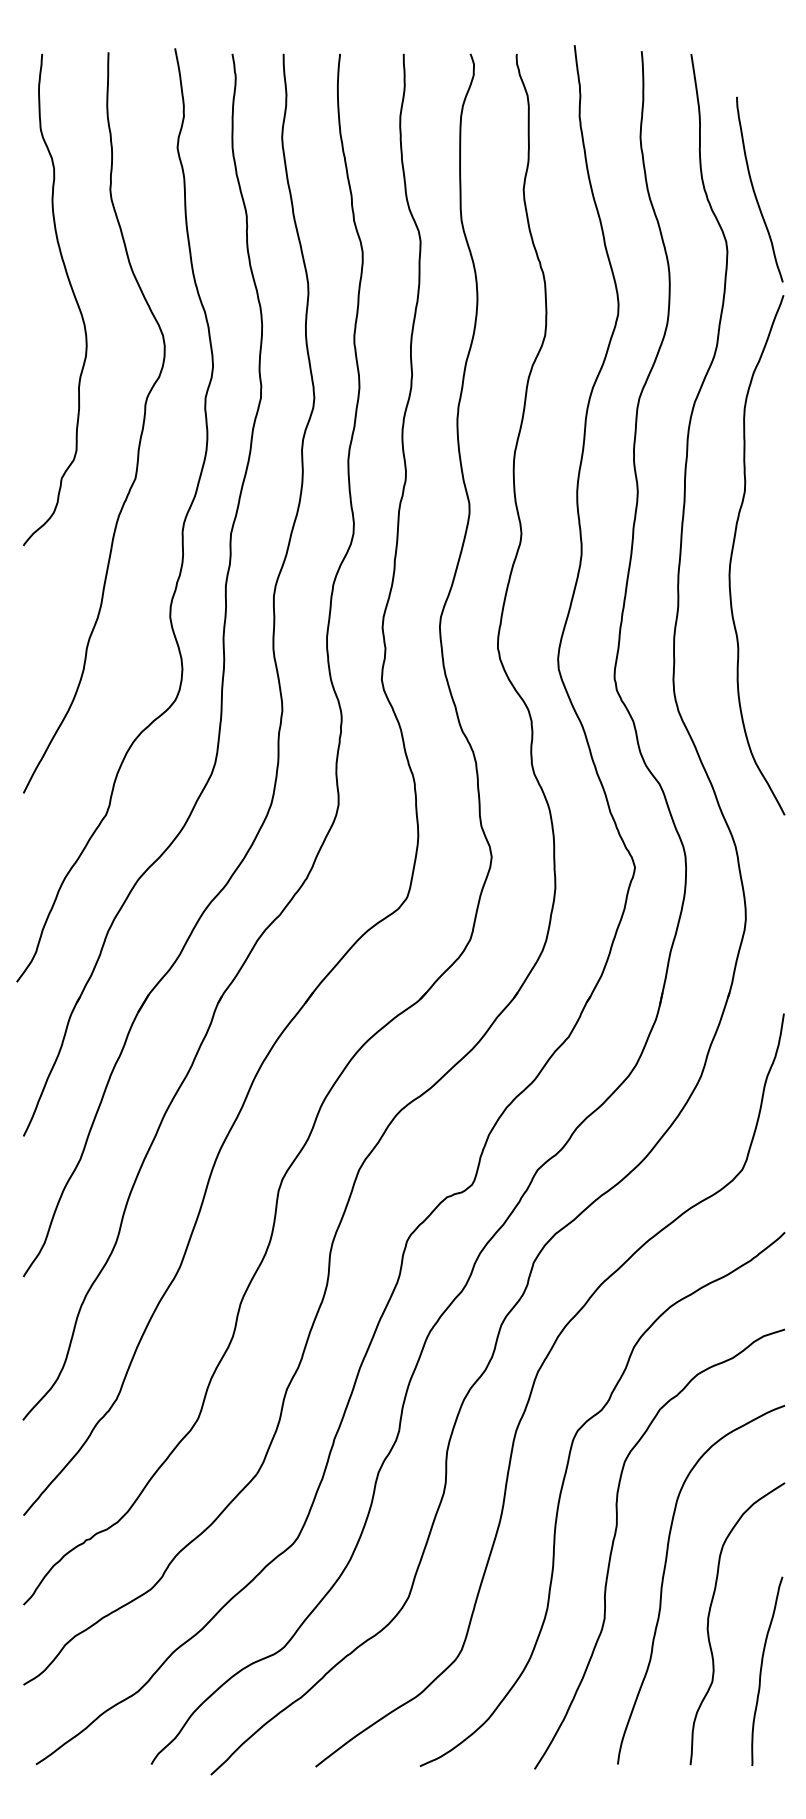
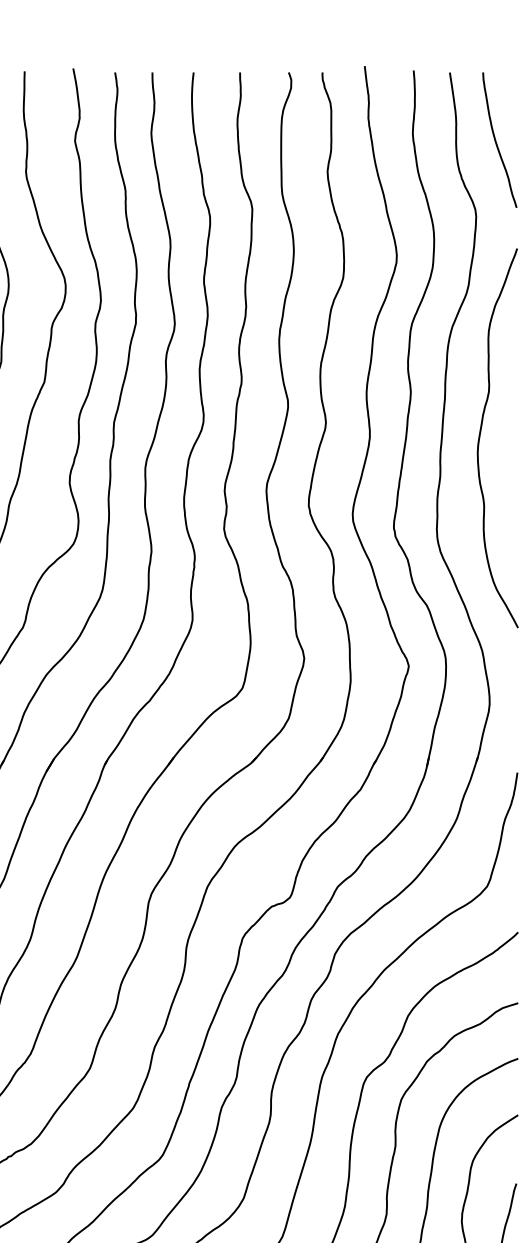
curve: (754, 189) -> (495, 140), moved

